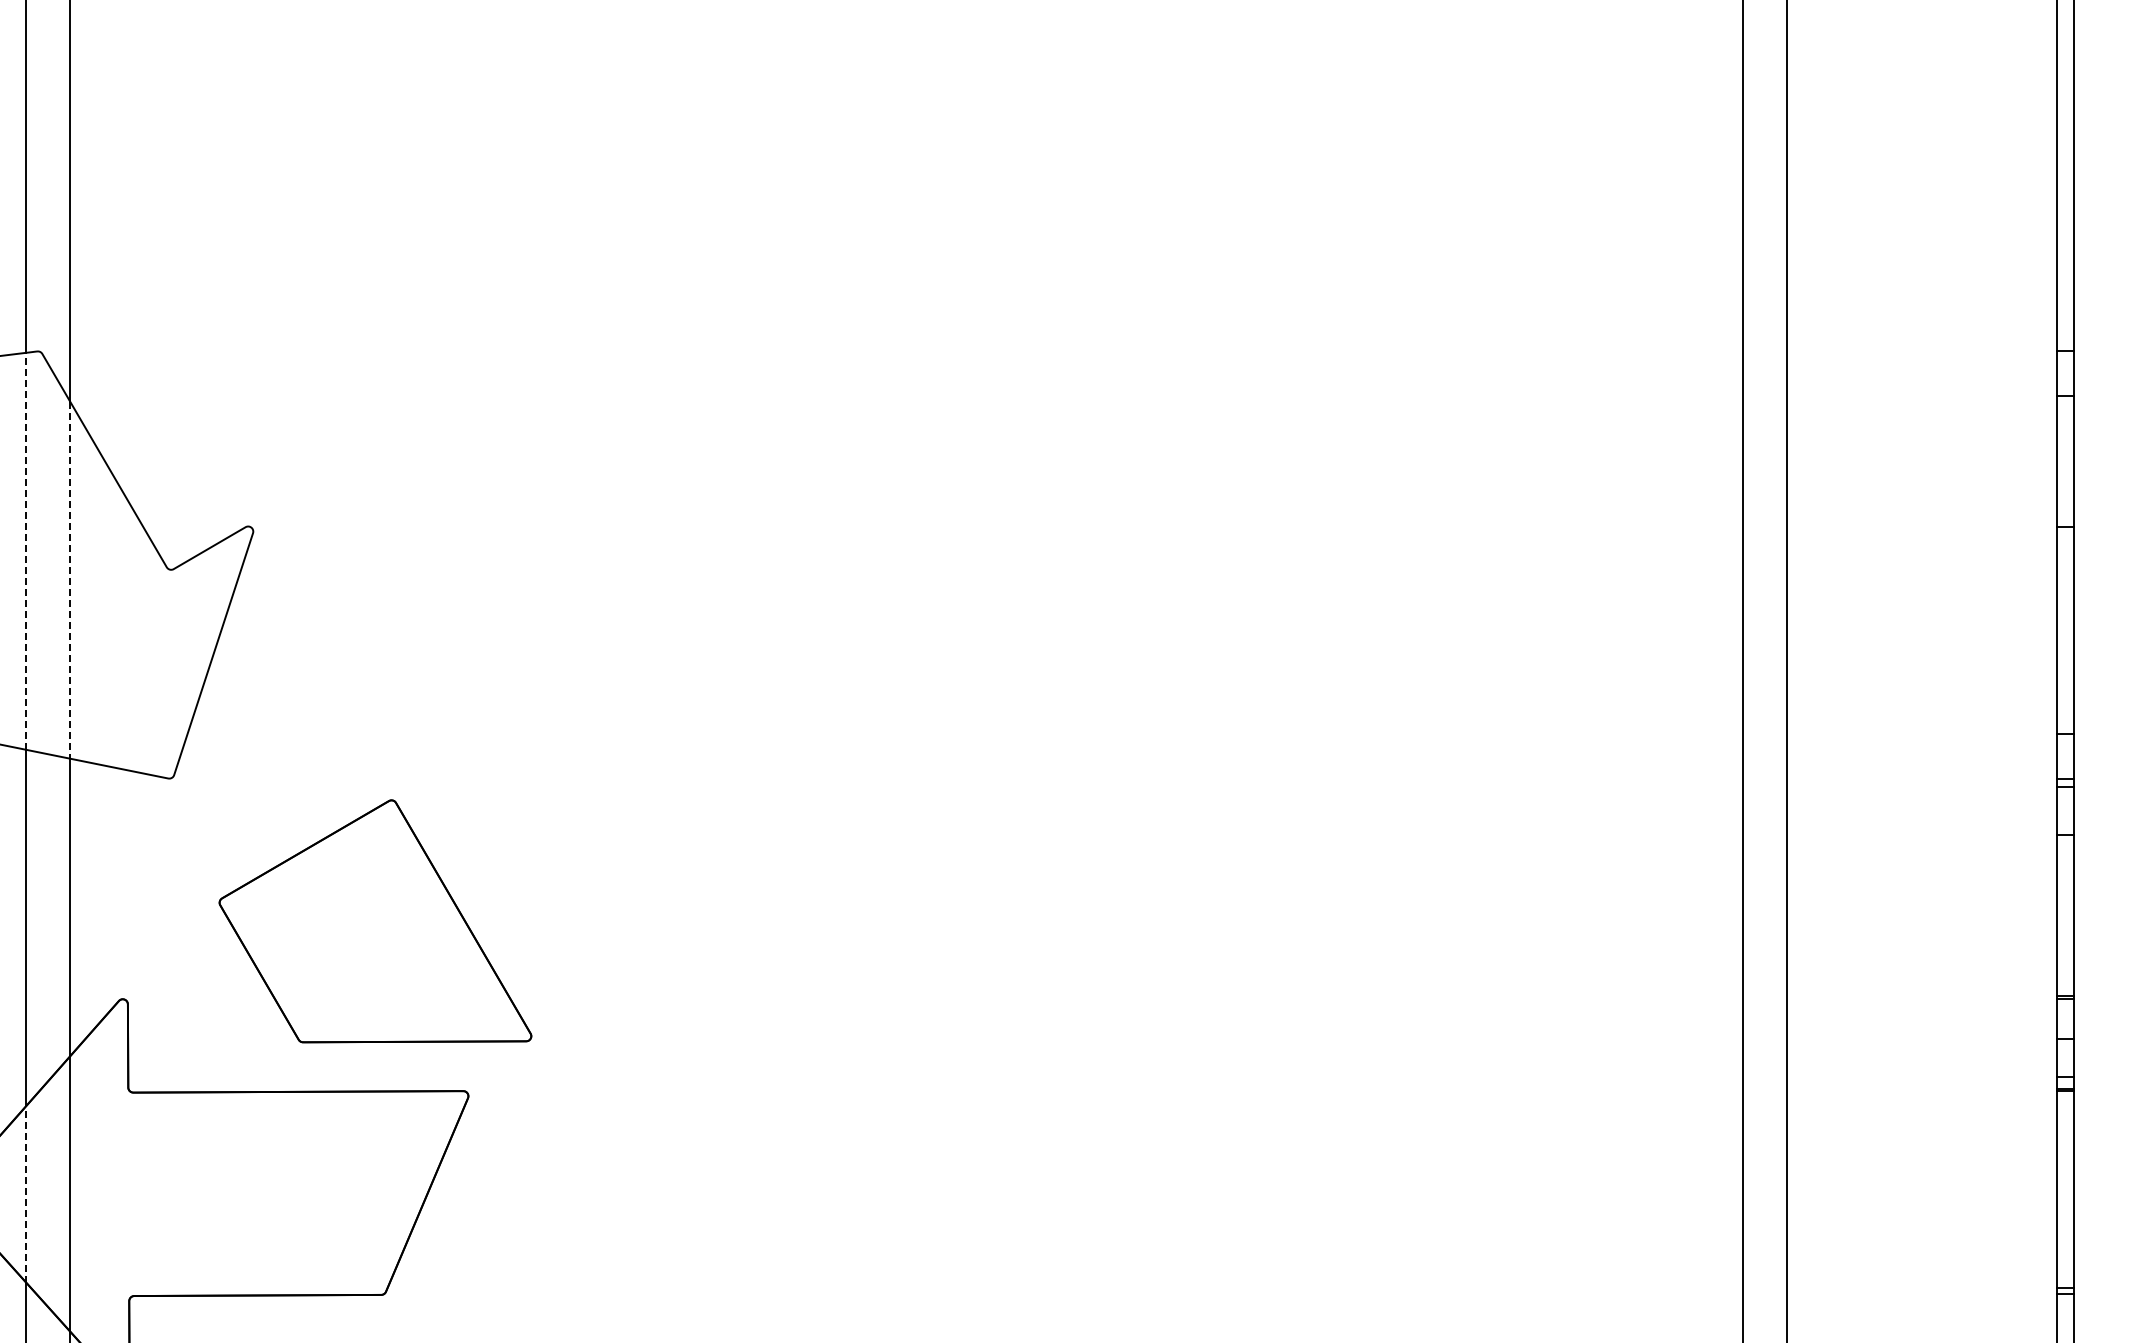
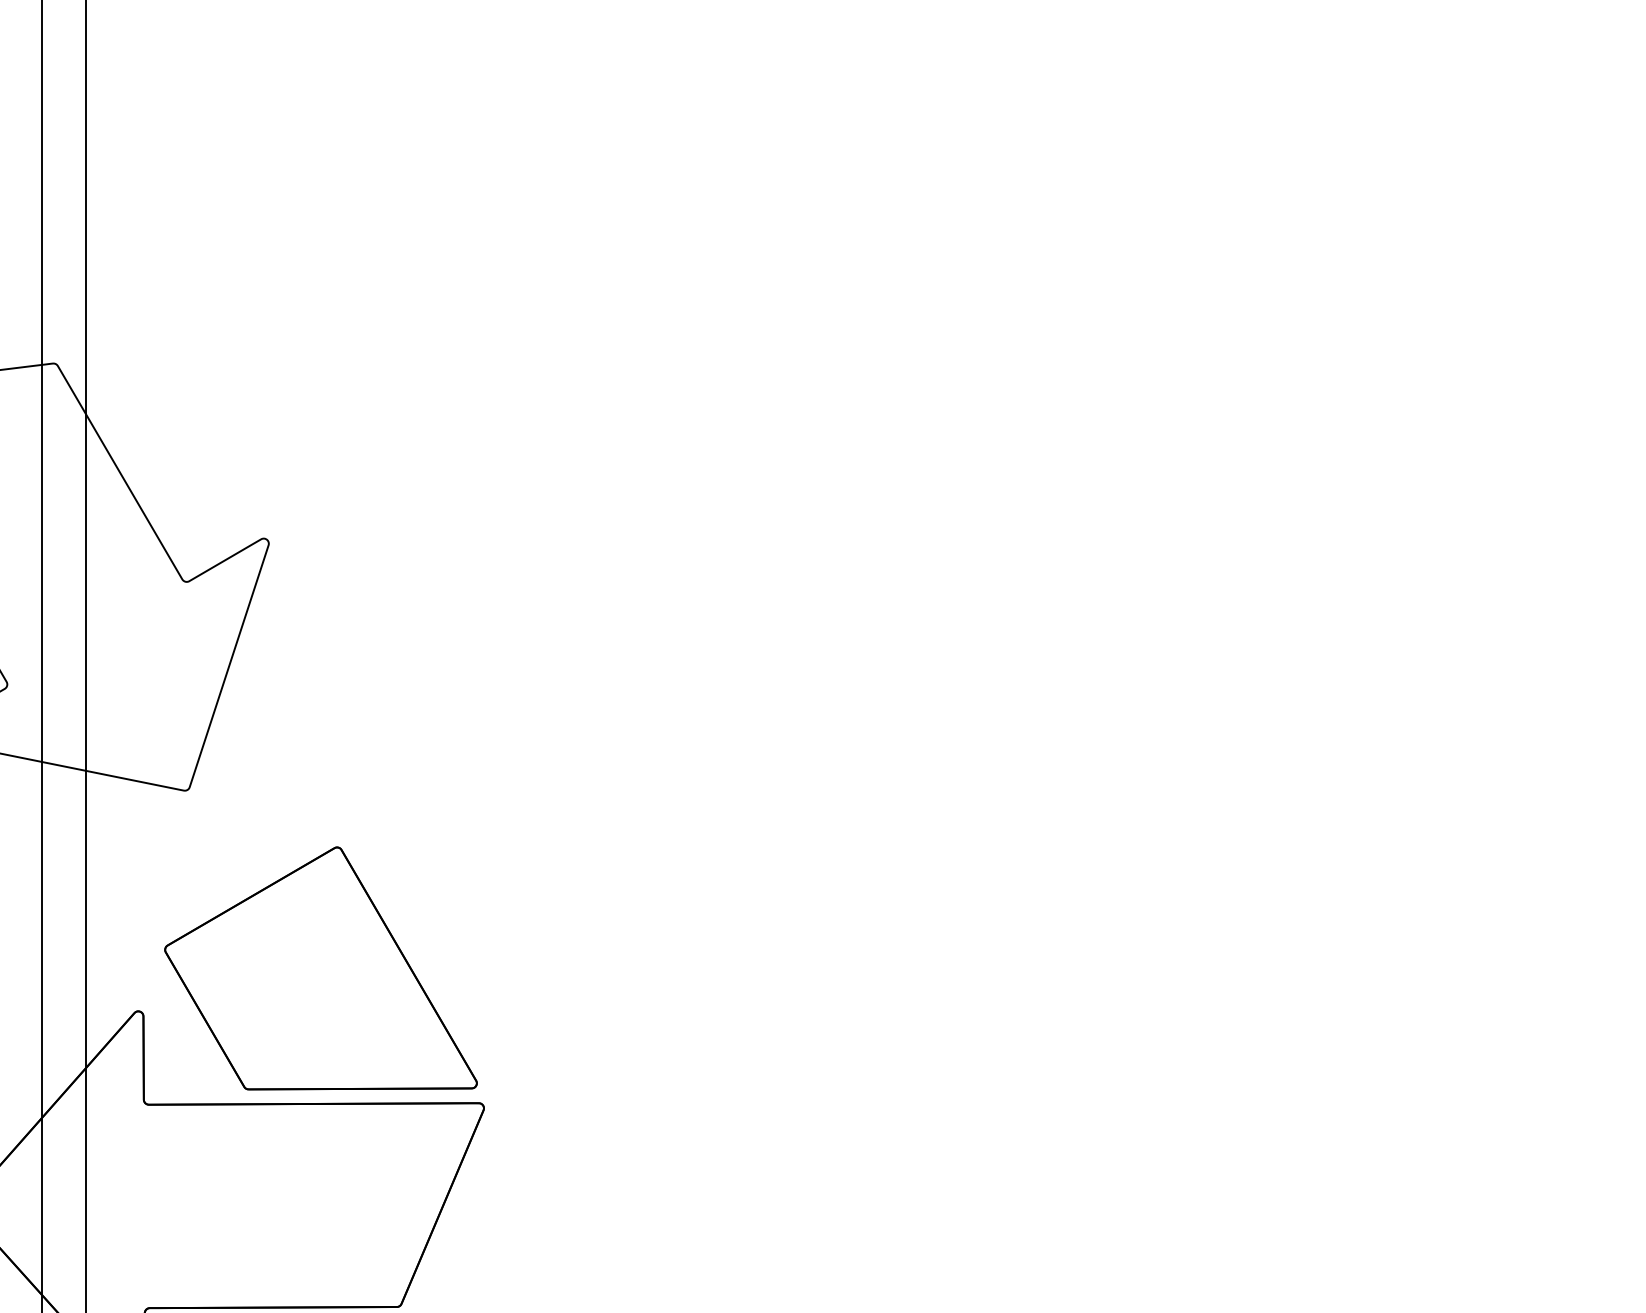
line: (26, 550) -> (42, 562), dashed -> solid
line: (70, 580) -> (86, 592), dashed -> solid
part: (375, 921) -> (321, 968), moved
line: (26, 1193) -> (42, 1205), dashed -> solid

